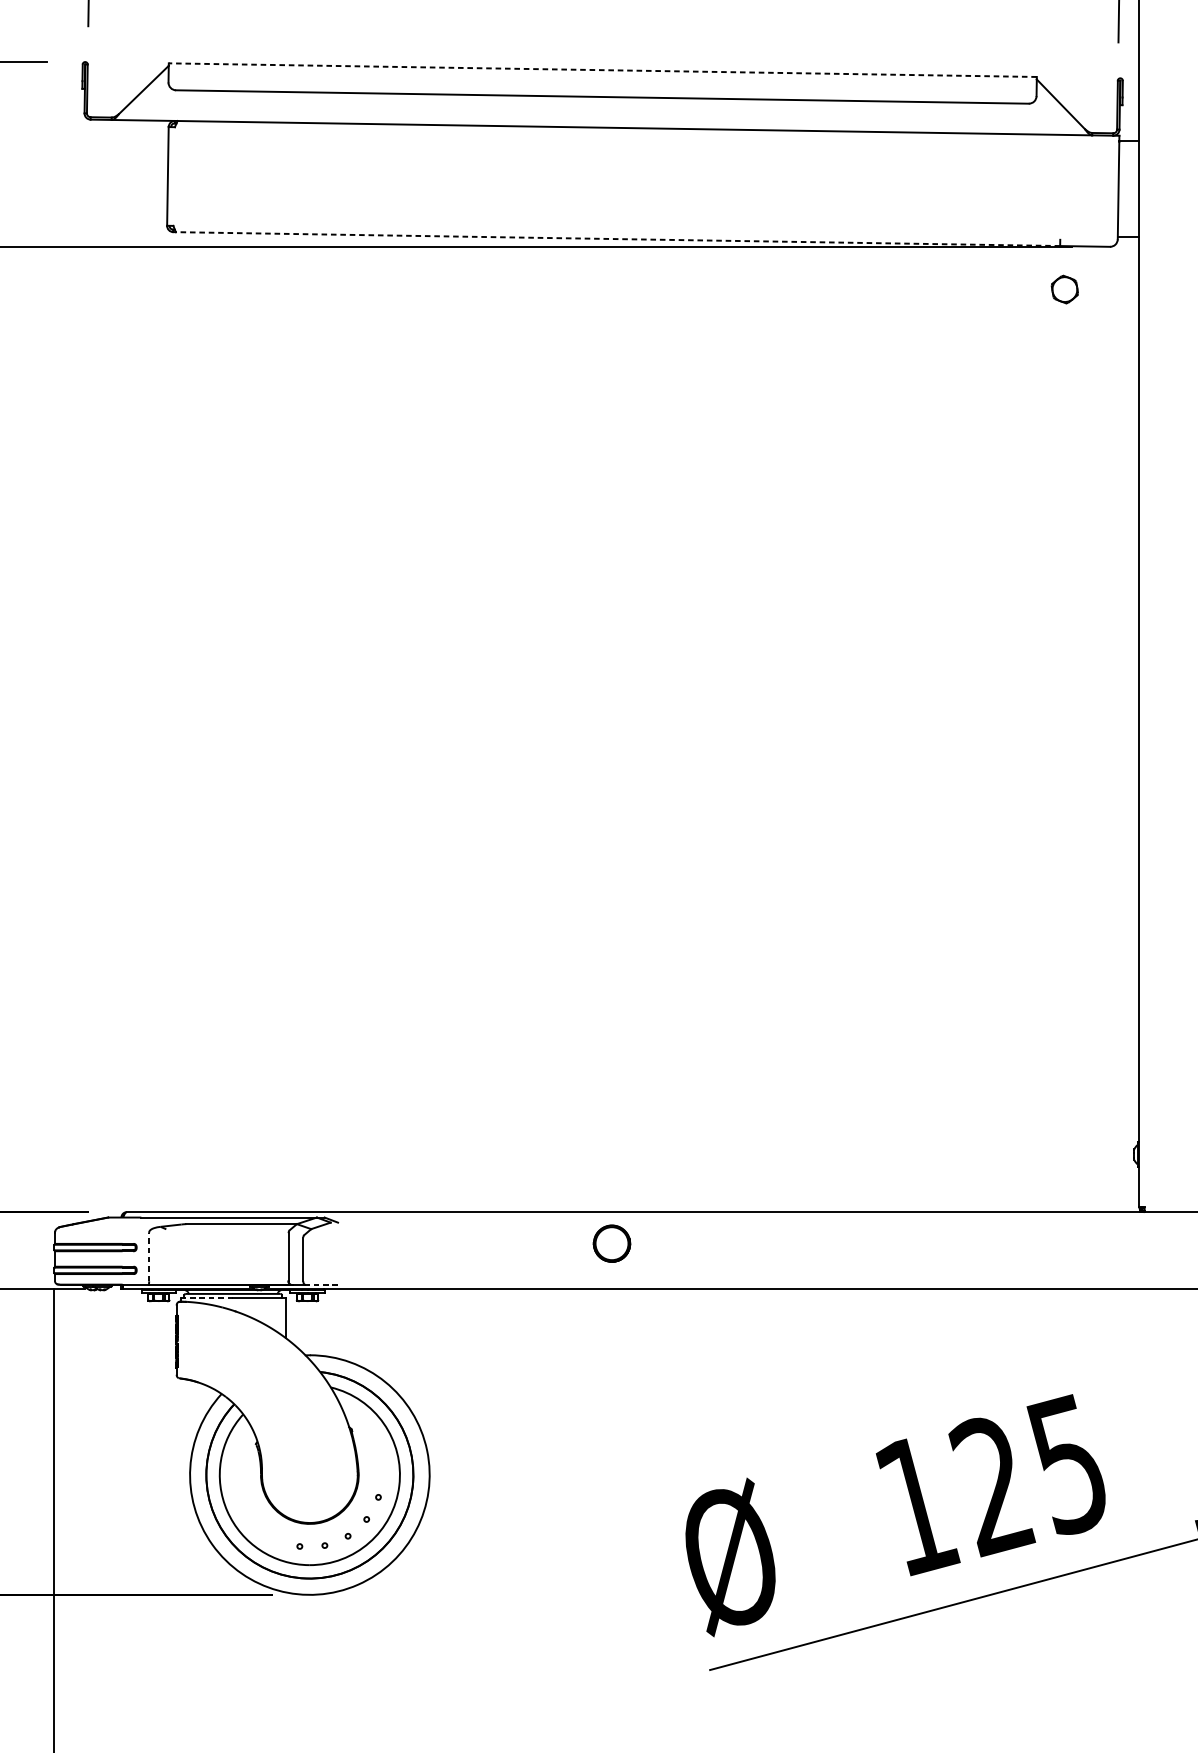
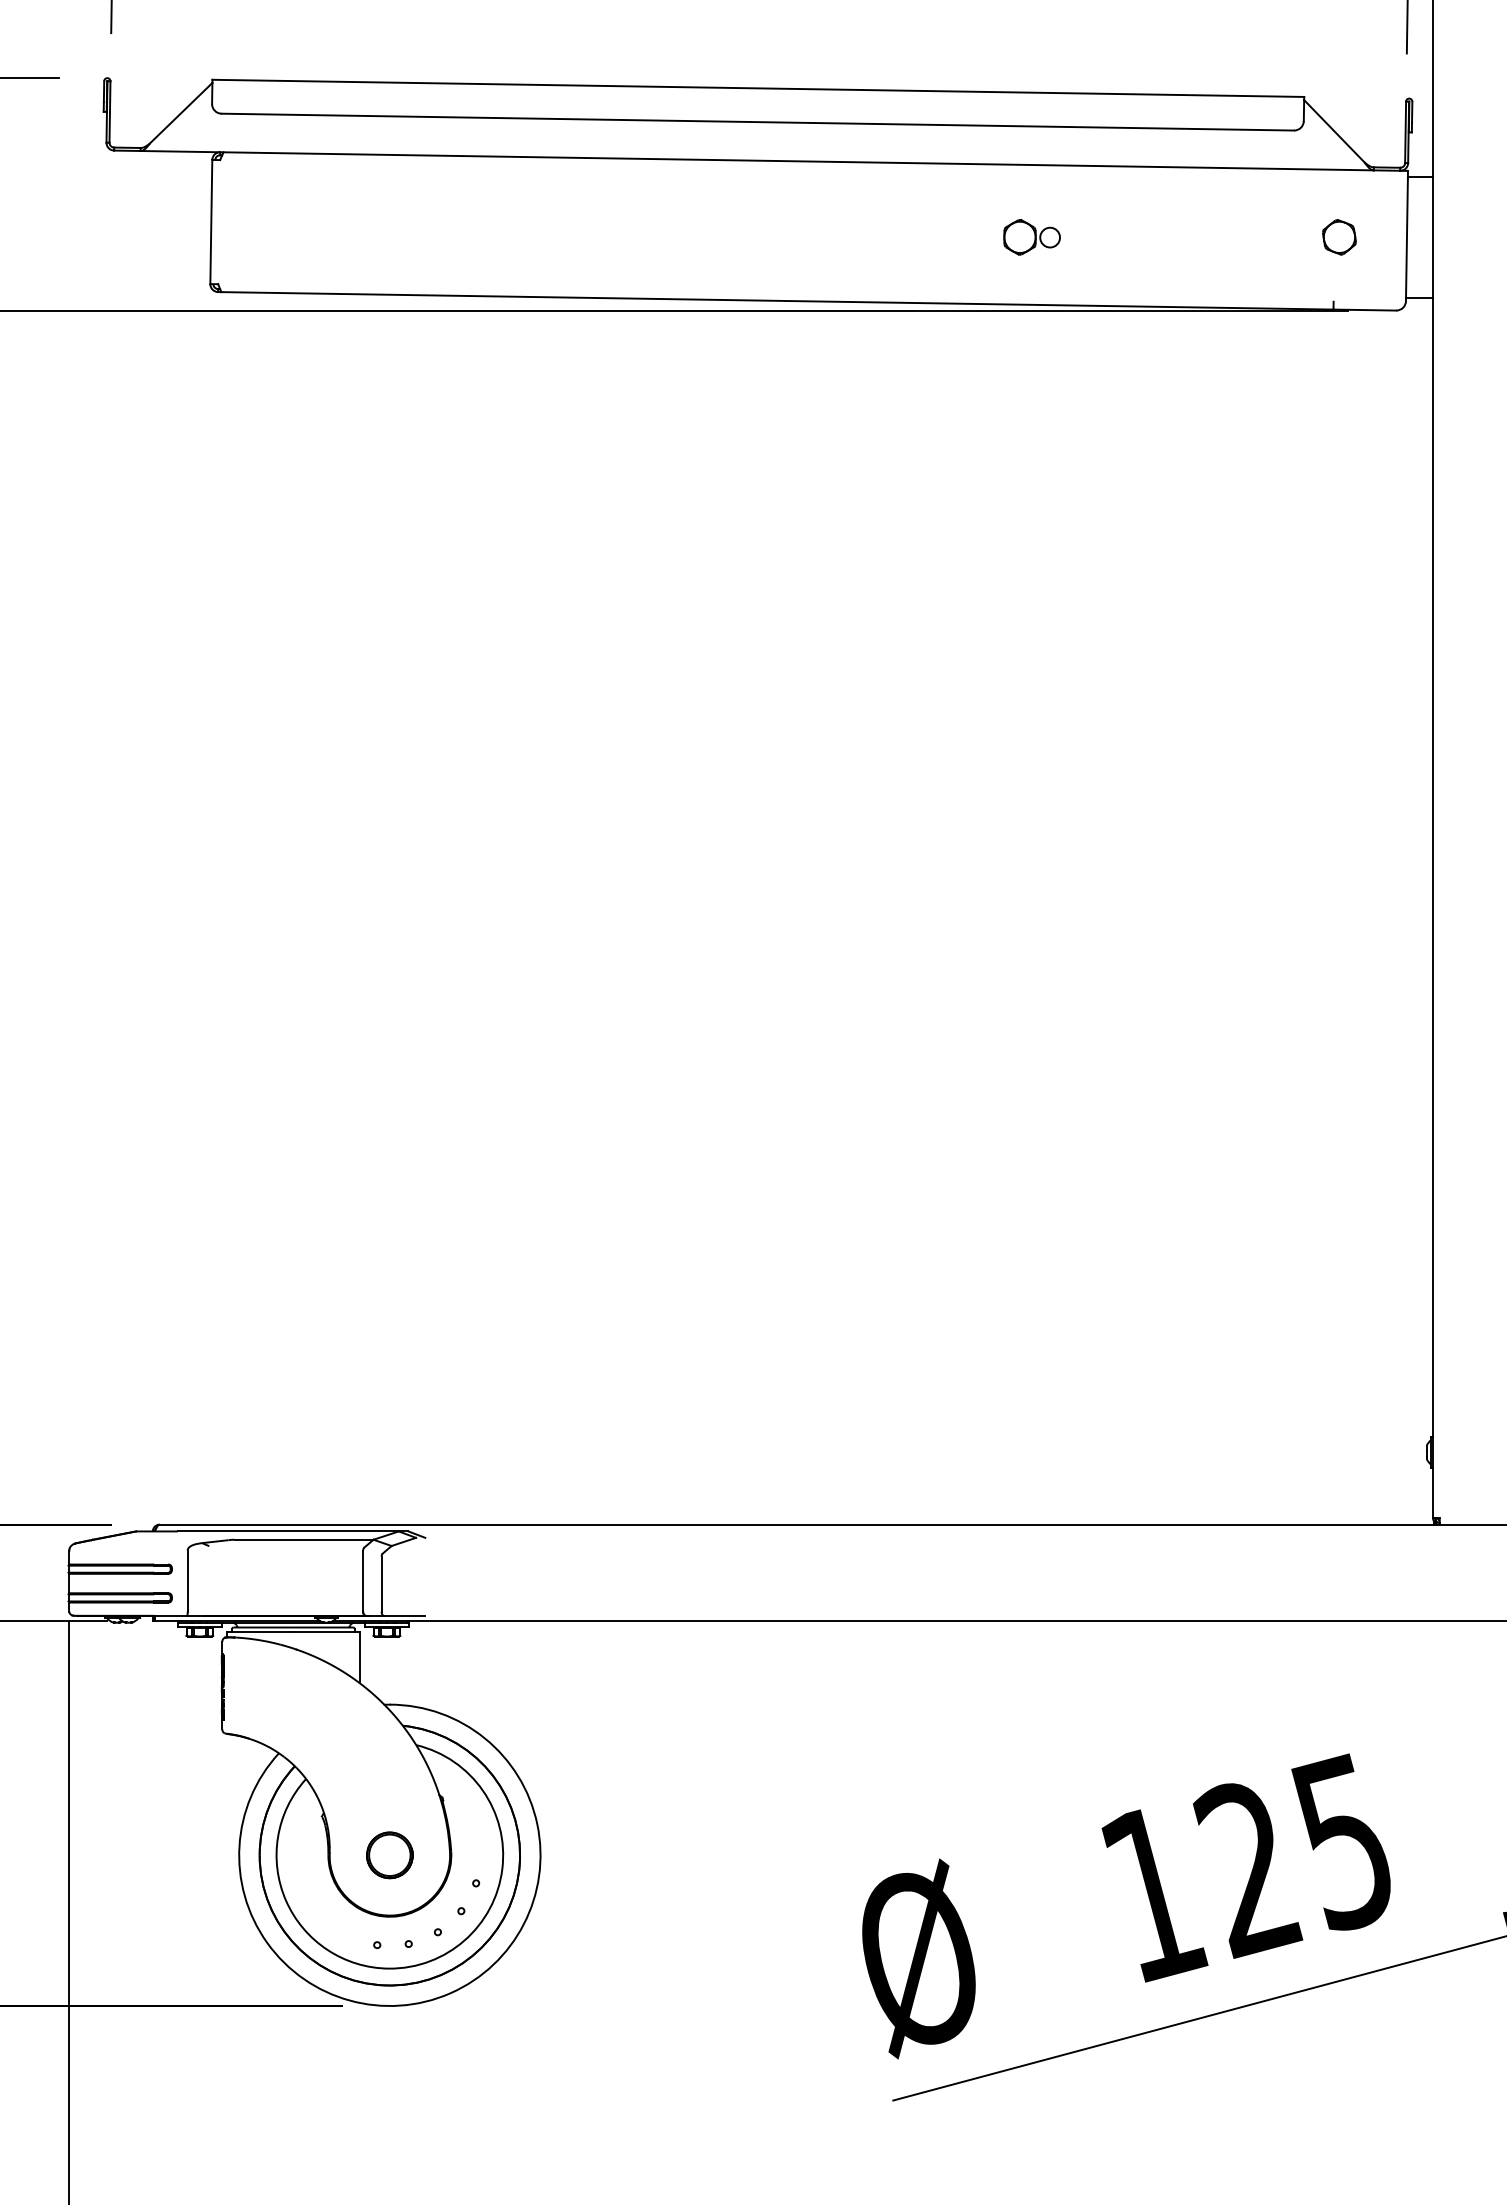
line: (602, 70) -> (758, 88), dashed -> solid
part: (820, 188) -> (1031, 237), added
line: (617, 238) -> (776, 300), dashed -> solid
part: (1064, 289) -> (1339, 237), moved
part: (611, 1243) -> (389, 1855), moved
line: (148, 1256) -> (187, 1580), dashed -> solid
line: (321, 1284) -> (404, 1615), dashed -> solid
line: (206, 1297) -> (259, 1632), dashed -> solid

